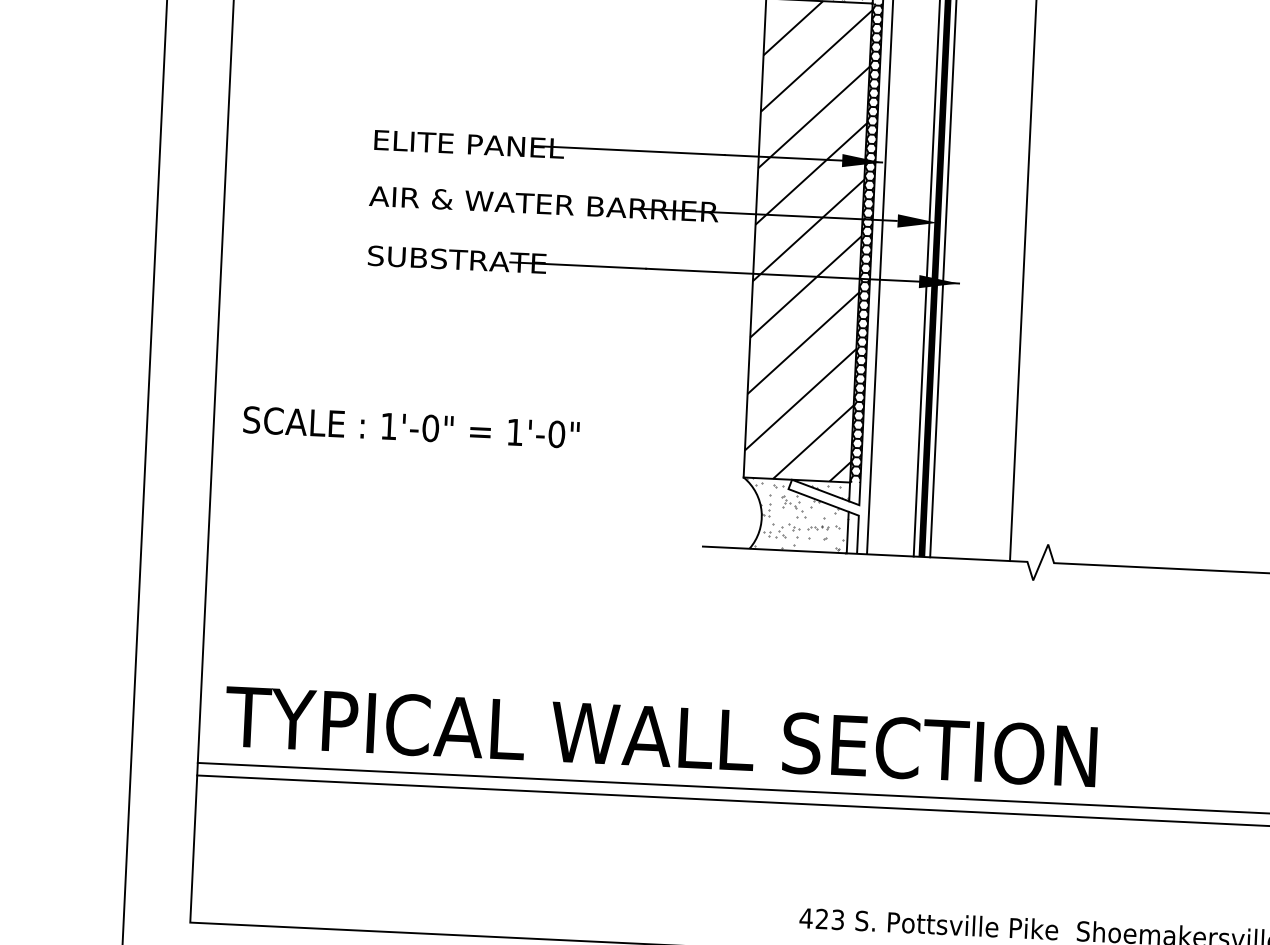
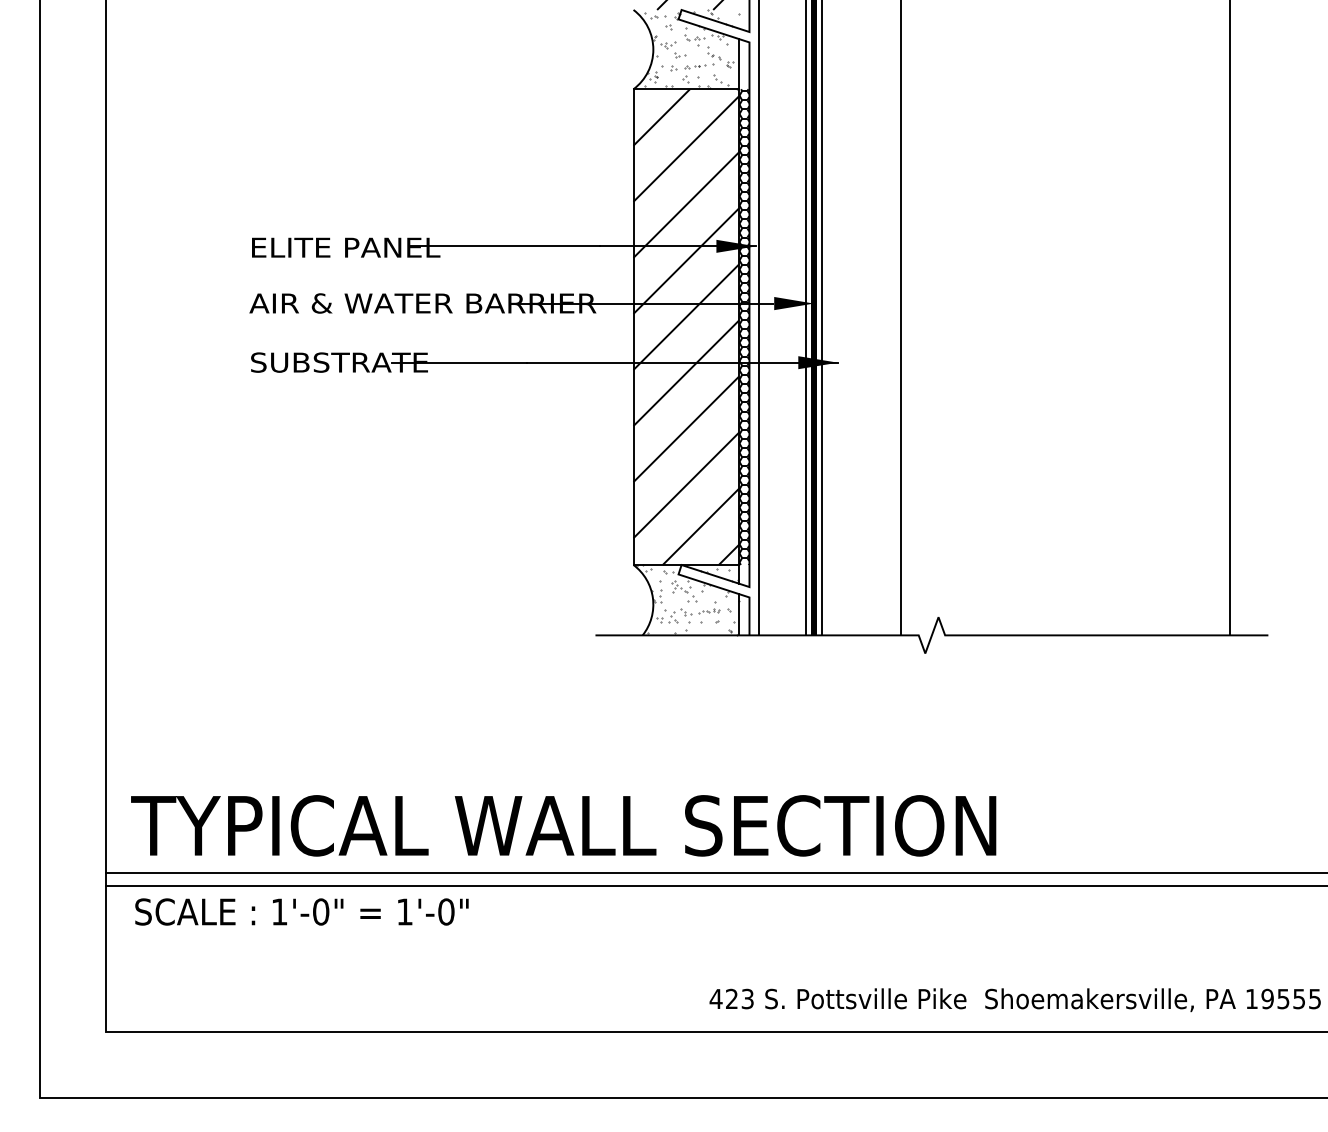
text: (411, 426) -> (301, 911), moved

